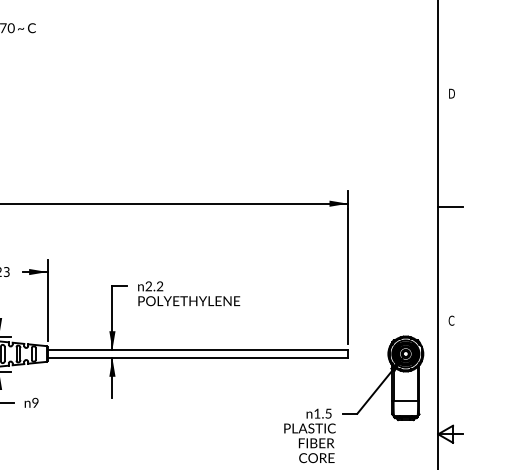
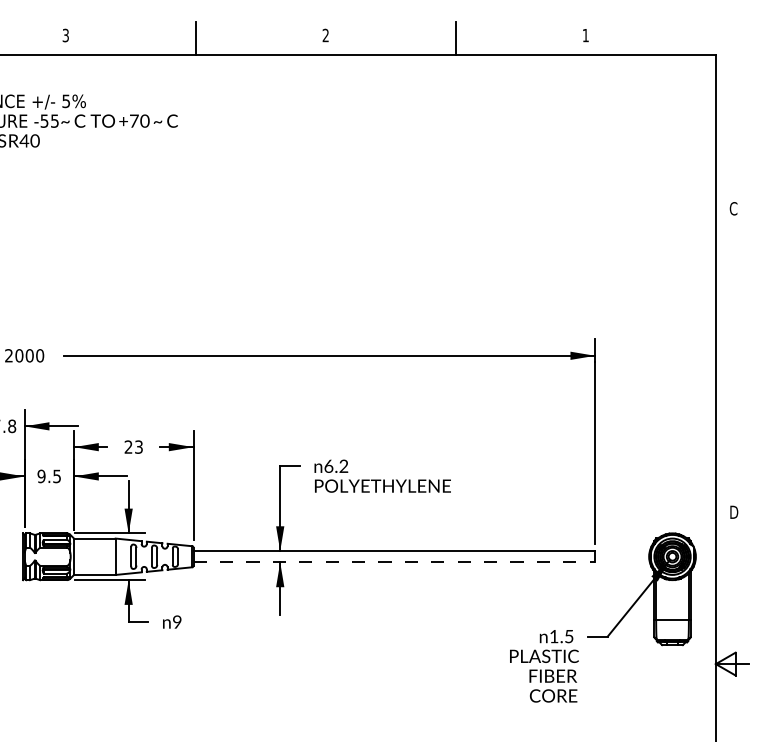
text: (451, 93) -> (733, 208), D -> C
line: (449, 207) -> (731, 360), removed
text: (148, 285) -> (328, 465), 2.2 -> 6.2
text: (451, 320) -> (733, 512), C -> D
line: (197, 358) -> (394, 562), solid -> dashed

